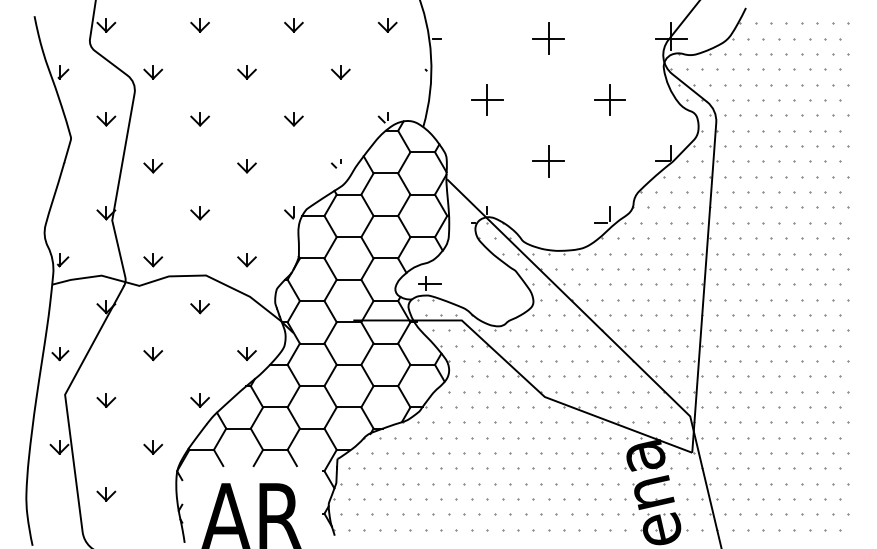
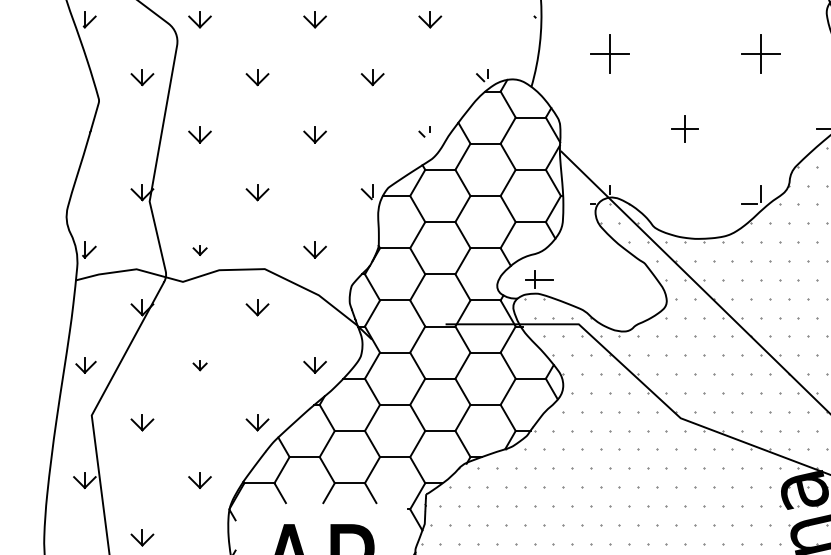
part: (548, 161) -> (685, 129), size x0.7
part: (153, 260) -> (200, 250), size x0.6
part: (153, 354) -> (200, 366), size x0.6

